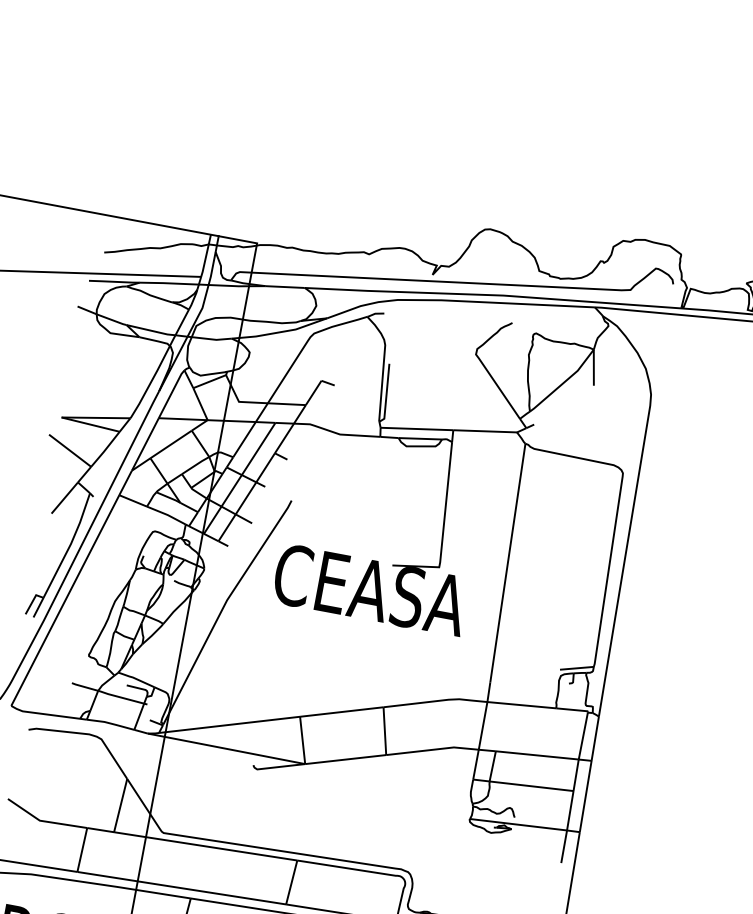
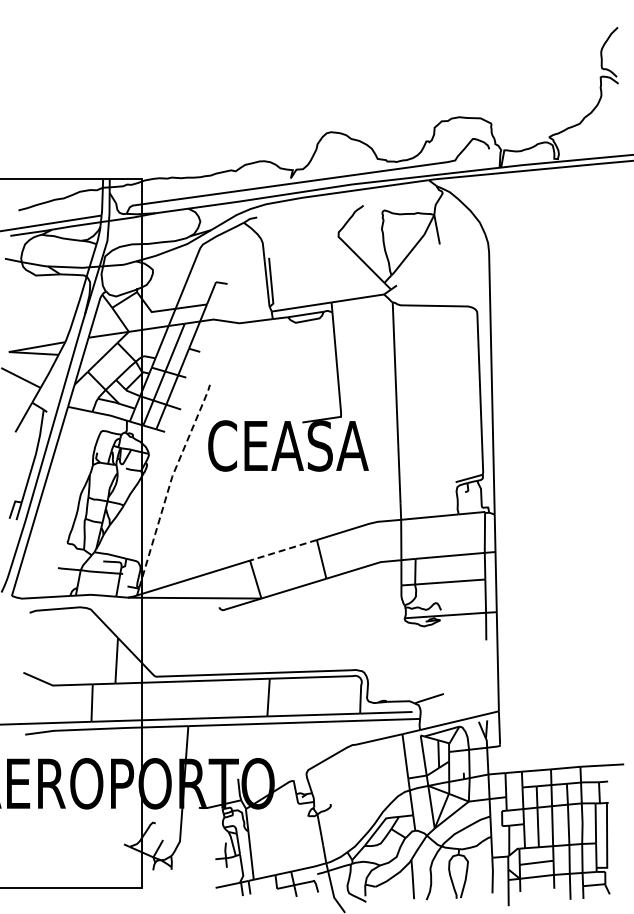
line: (223, 608) -> (170, 483), solid -> dashed
line: (341, 712) -> (283, 550), solid -> dashed

